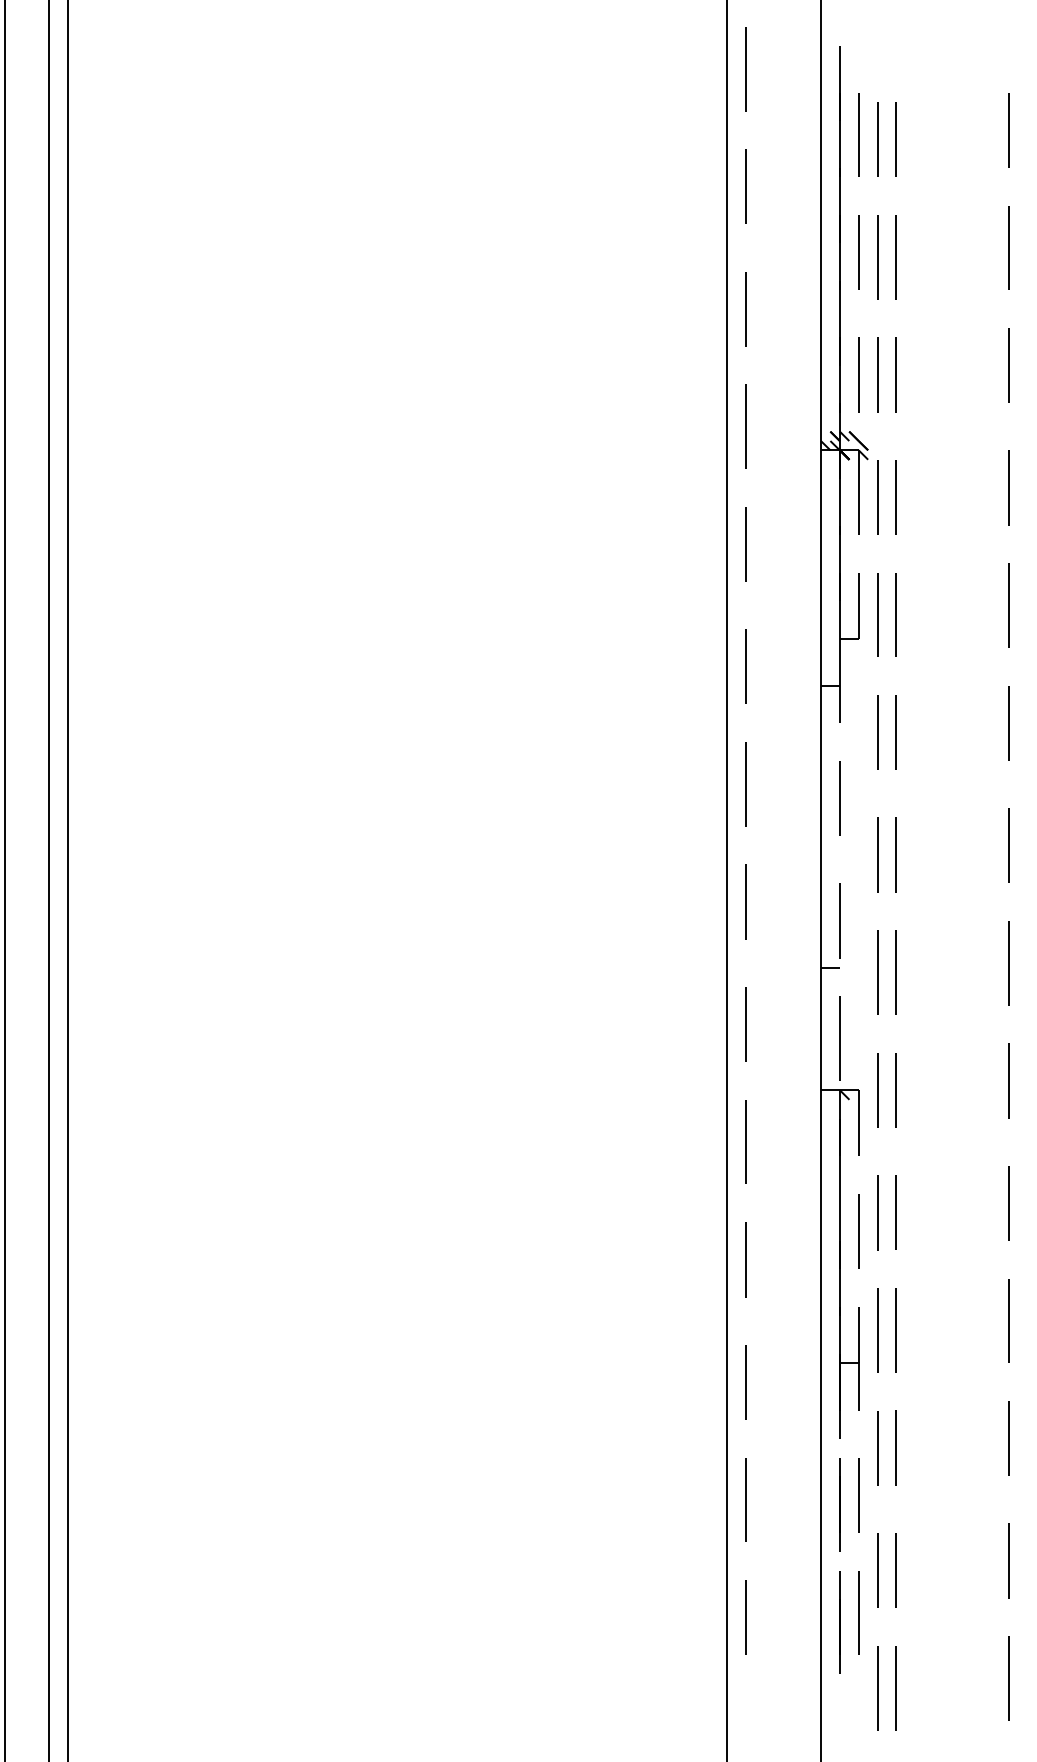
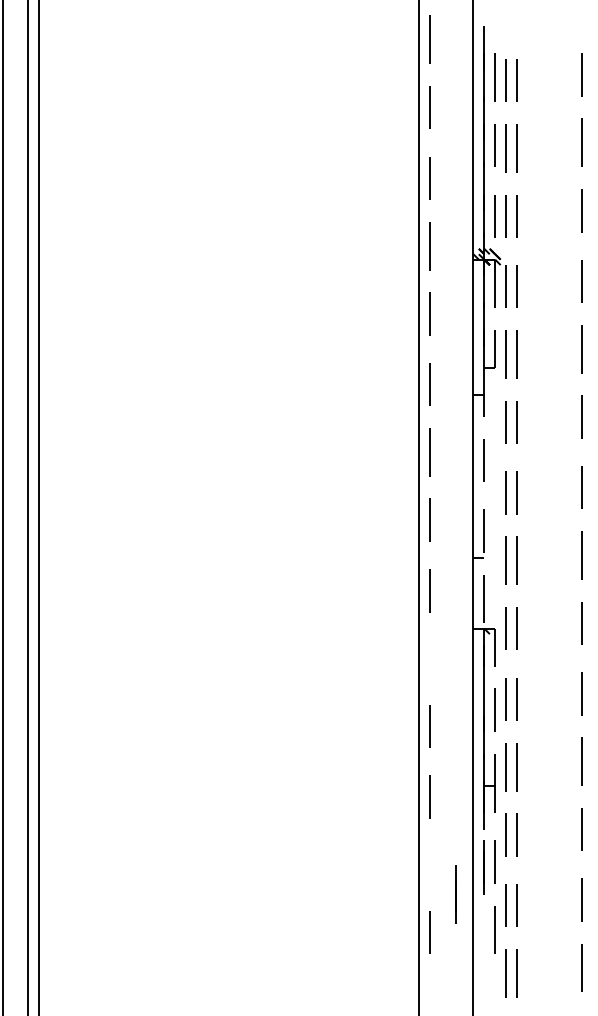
line: (744, 1141) -> (429, 658), removed
line: (744, 1499) -> (429, 864), removed
line: (838, 1622) -> (455, 894), moved

